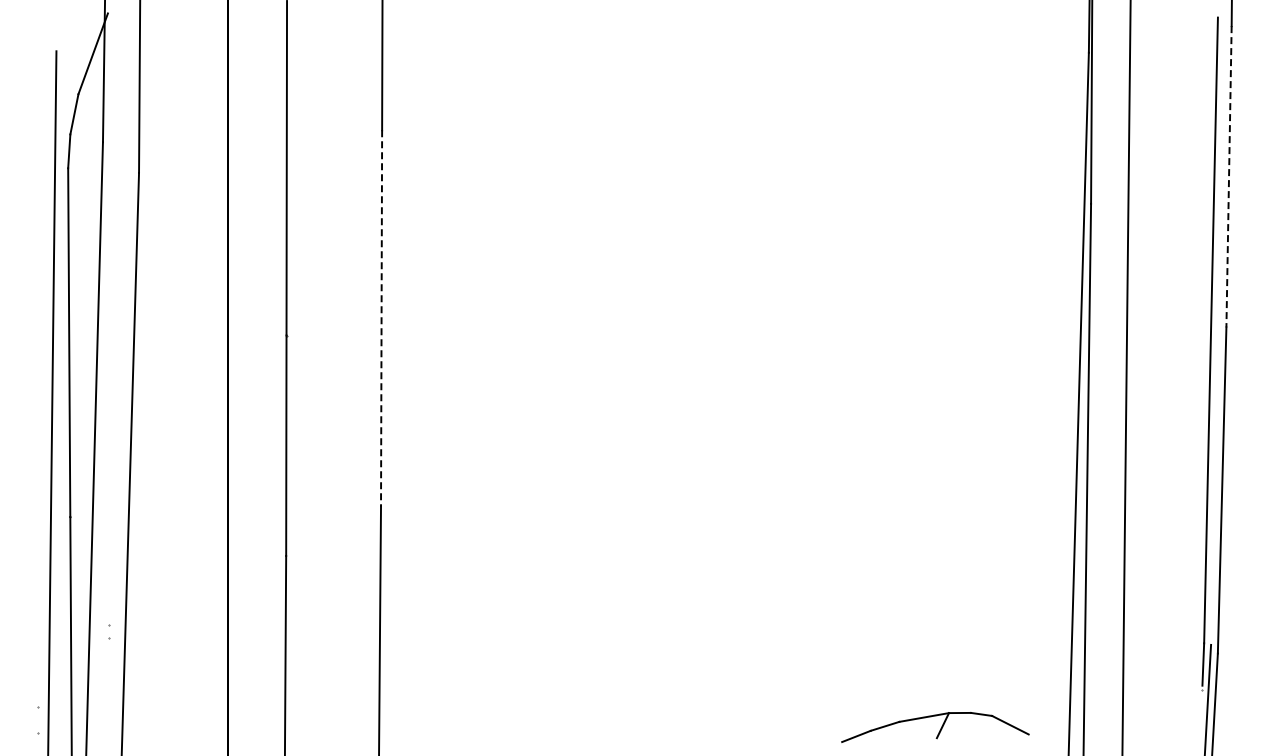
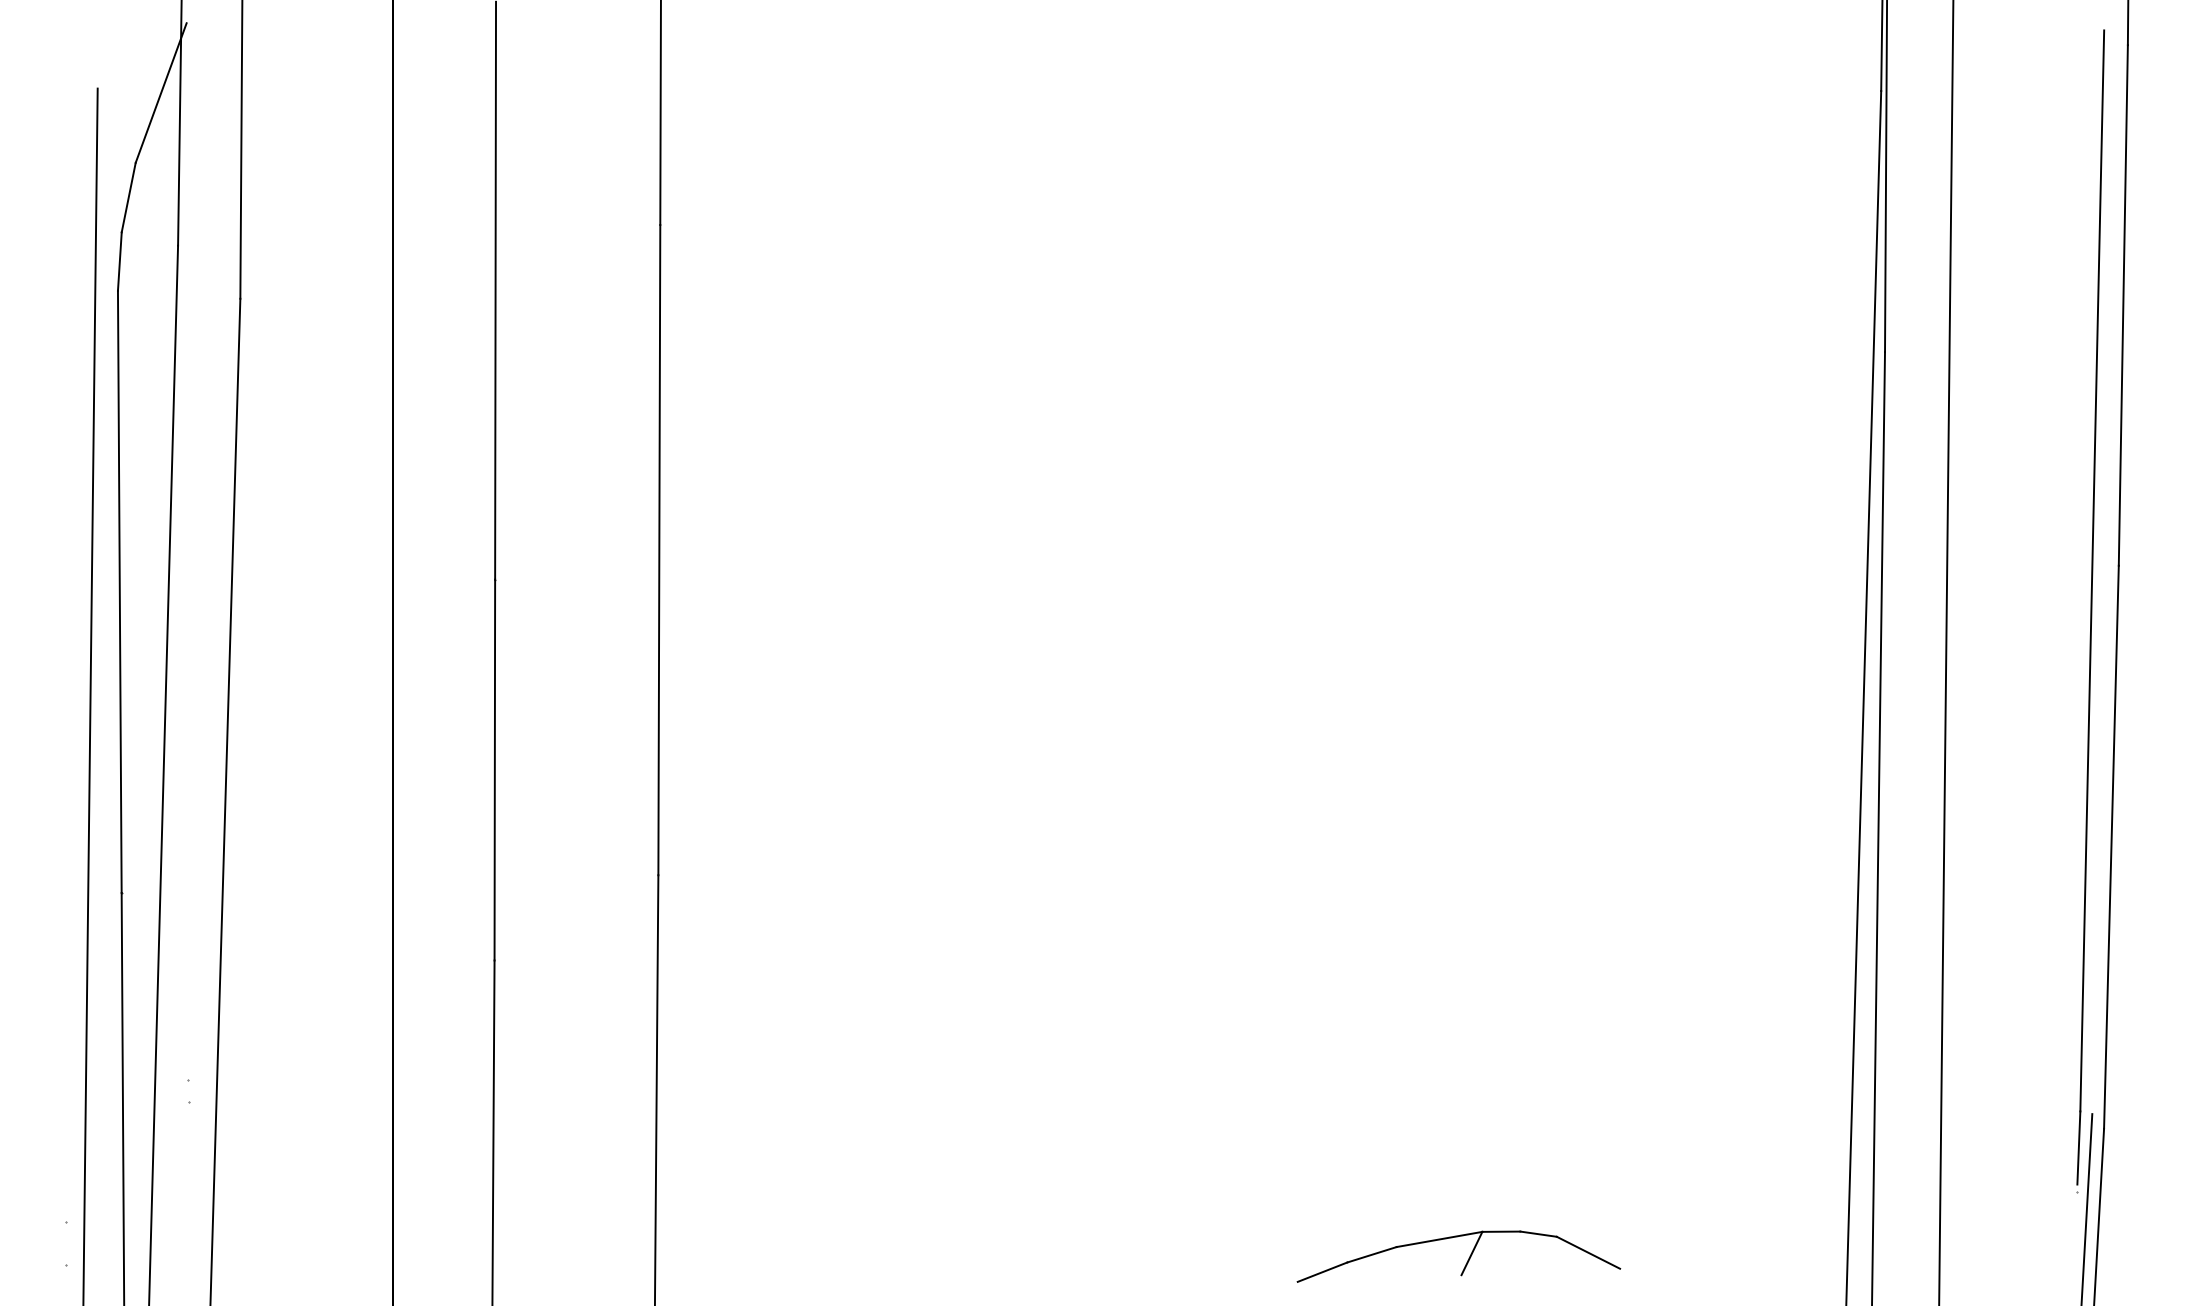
line: (1229, 176) -> (2124, 304), dashed -> solid
line: (381, 318) -> (659, 550), dashed -> solid
part: (935, 727) -> (1459, 1256), moved

